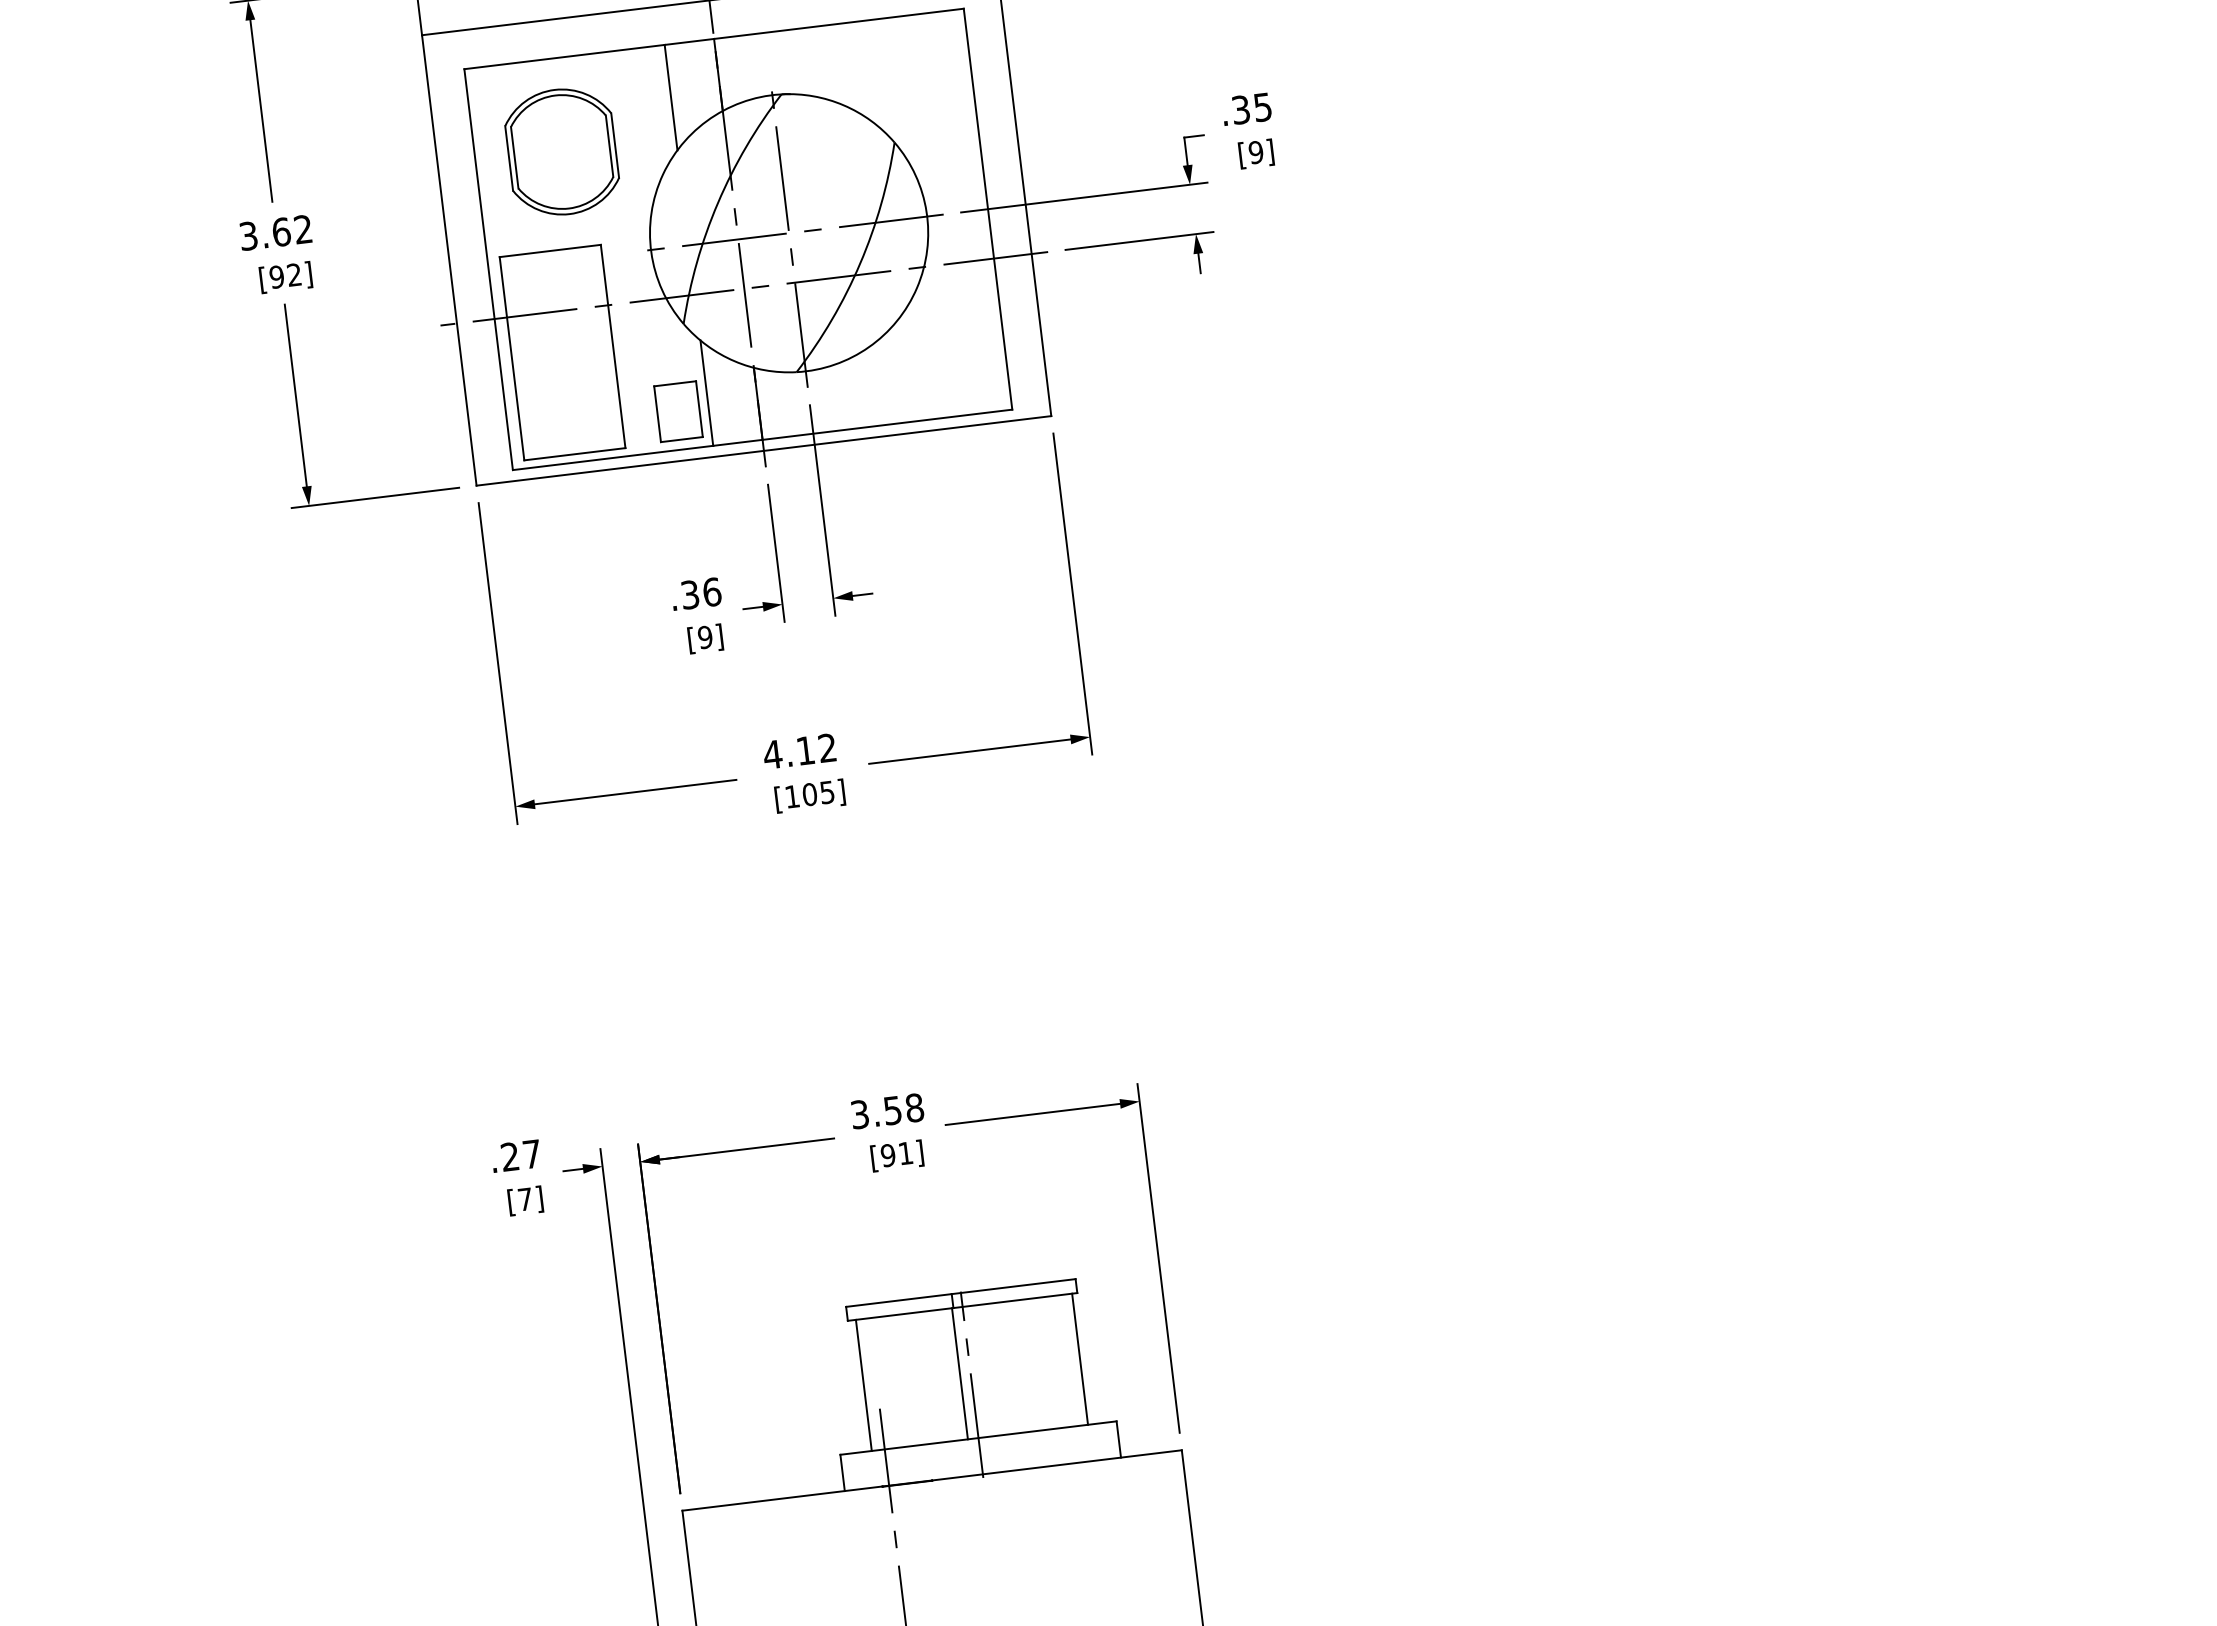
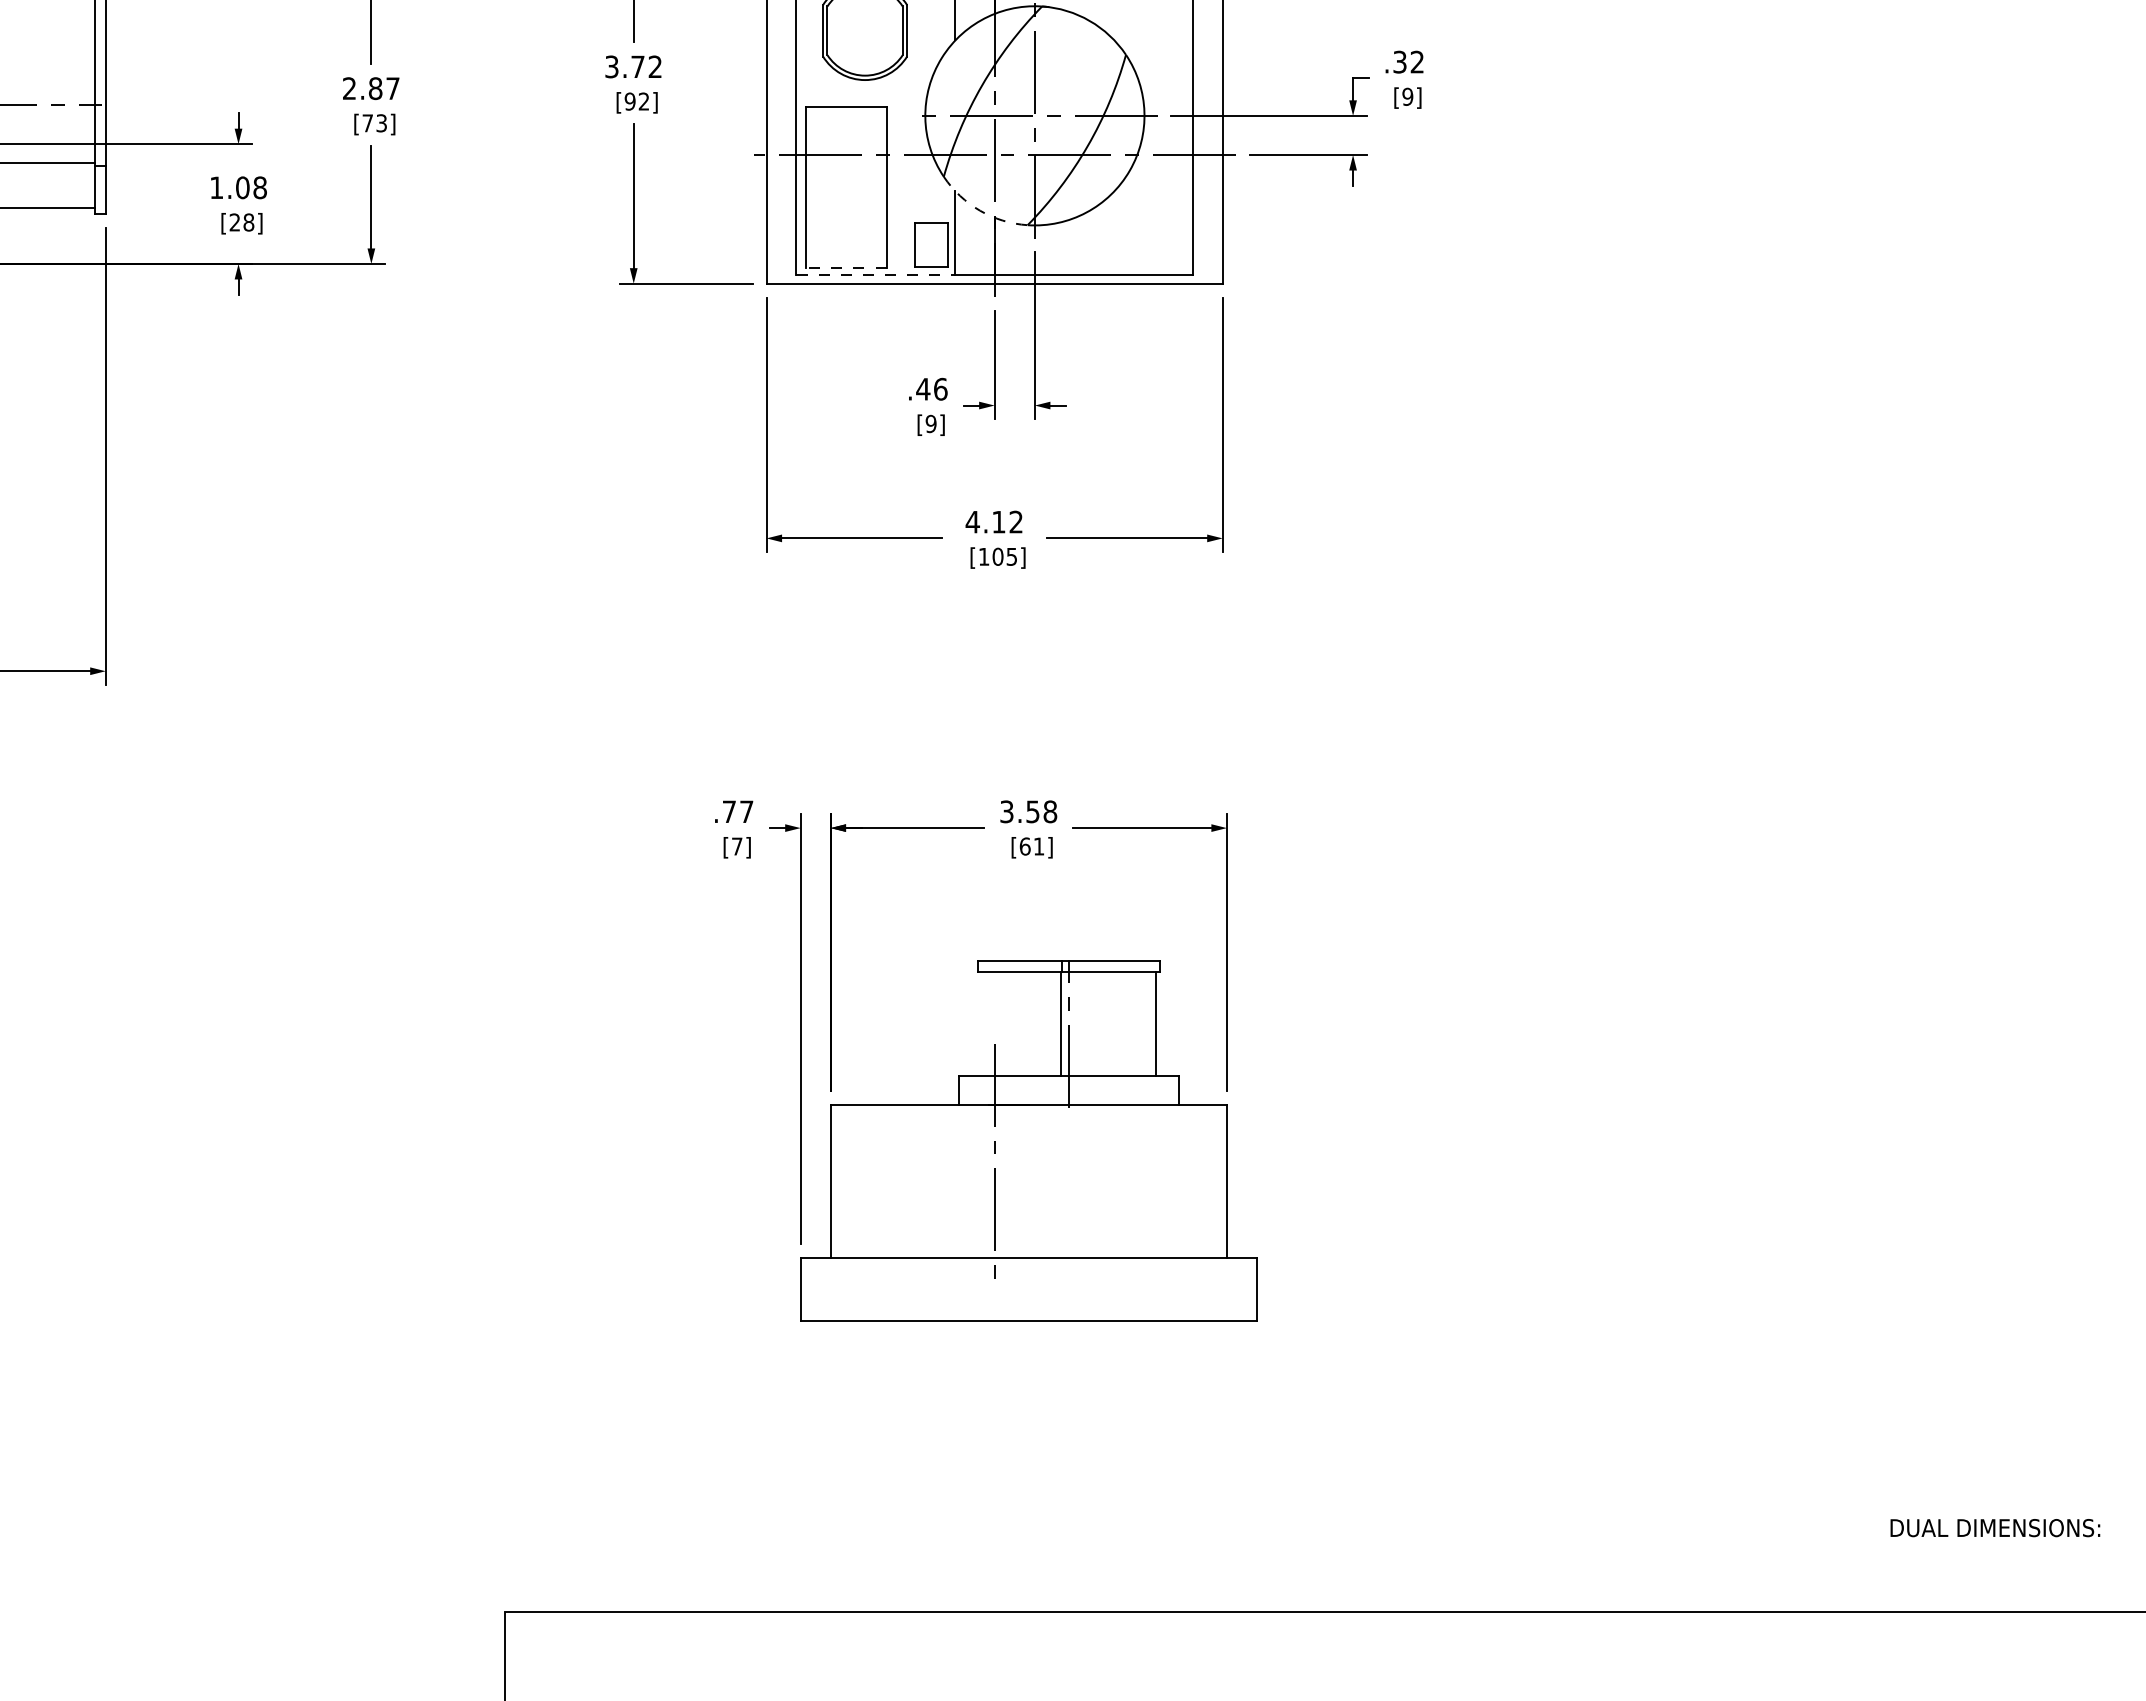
text: (1261, 106) -> (1416, 61), .35 -> .32
text: (280, 231) -> (637, 66), 3.62 -> 3.72
arc: (734, 360) -> (980, 210), solid -> dashed
line: (573, 454) -> (845, 268), solid -> dashed
line: (613, 457) -> (876, 274), solid -> dashed
text: (690, 593) -> (923, 388), .36 -> .46
text: (887, 1155) -> (1024, 846), [91] -> [61]
text: (509, 1156) -> (728, 811), .27 -> .77
line: (864, 1385) -> (984, 1024), removed

